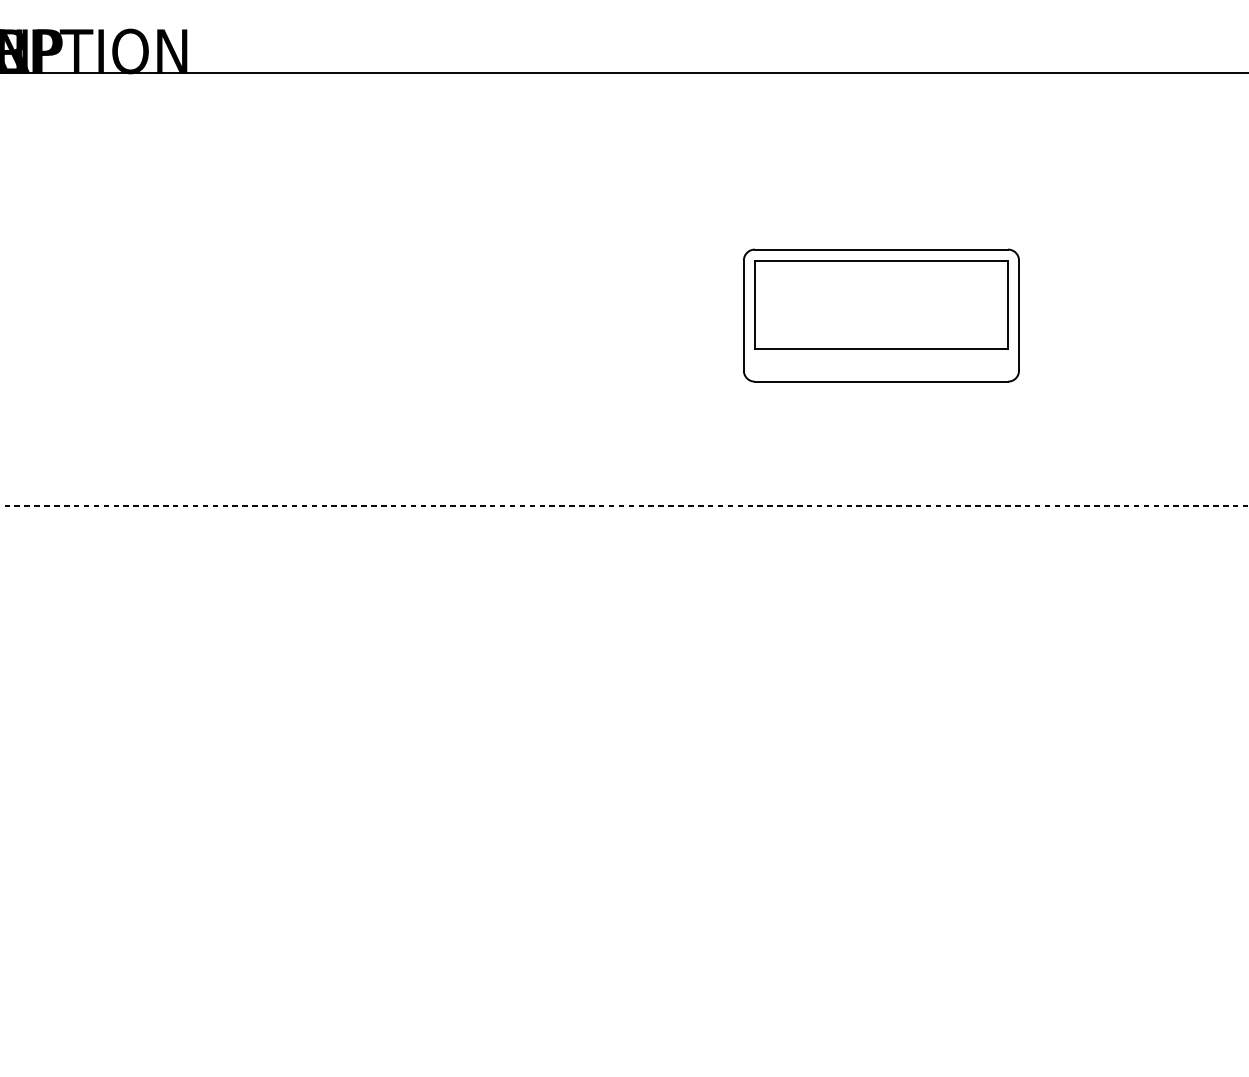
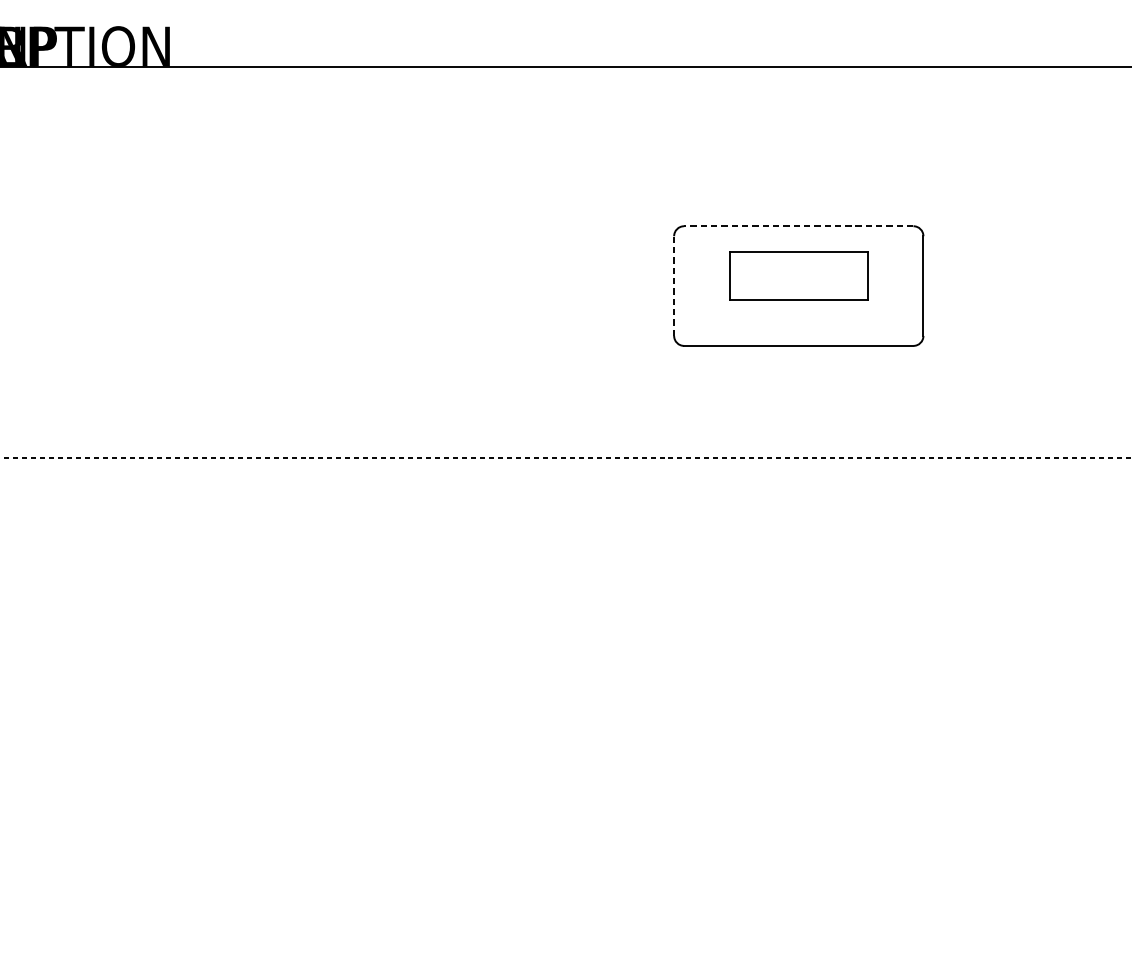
line: (881, 249) -> (798, 226), solid -> dashed
part: (881, 304) -> (798, 275), size x0.6
line: (743, 315) -> (673, 285), solid -> dashed

